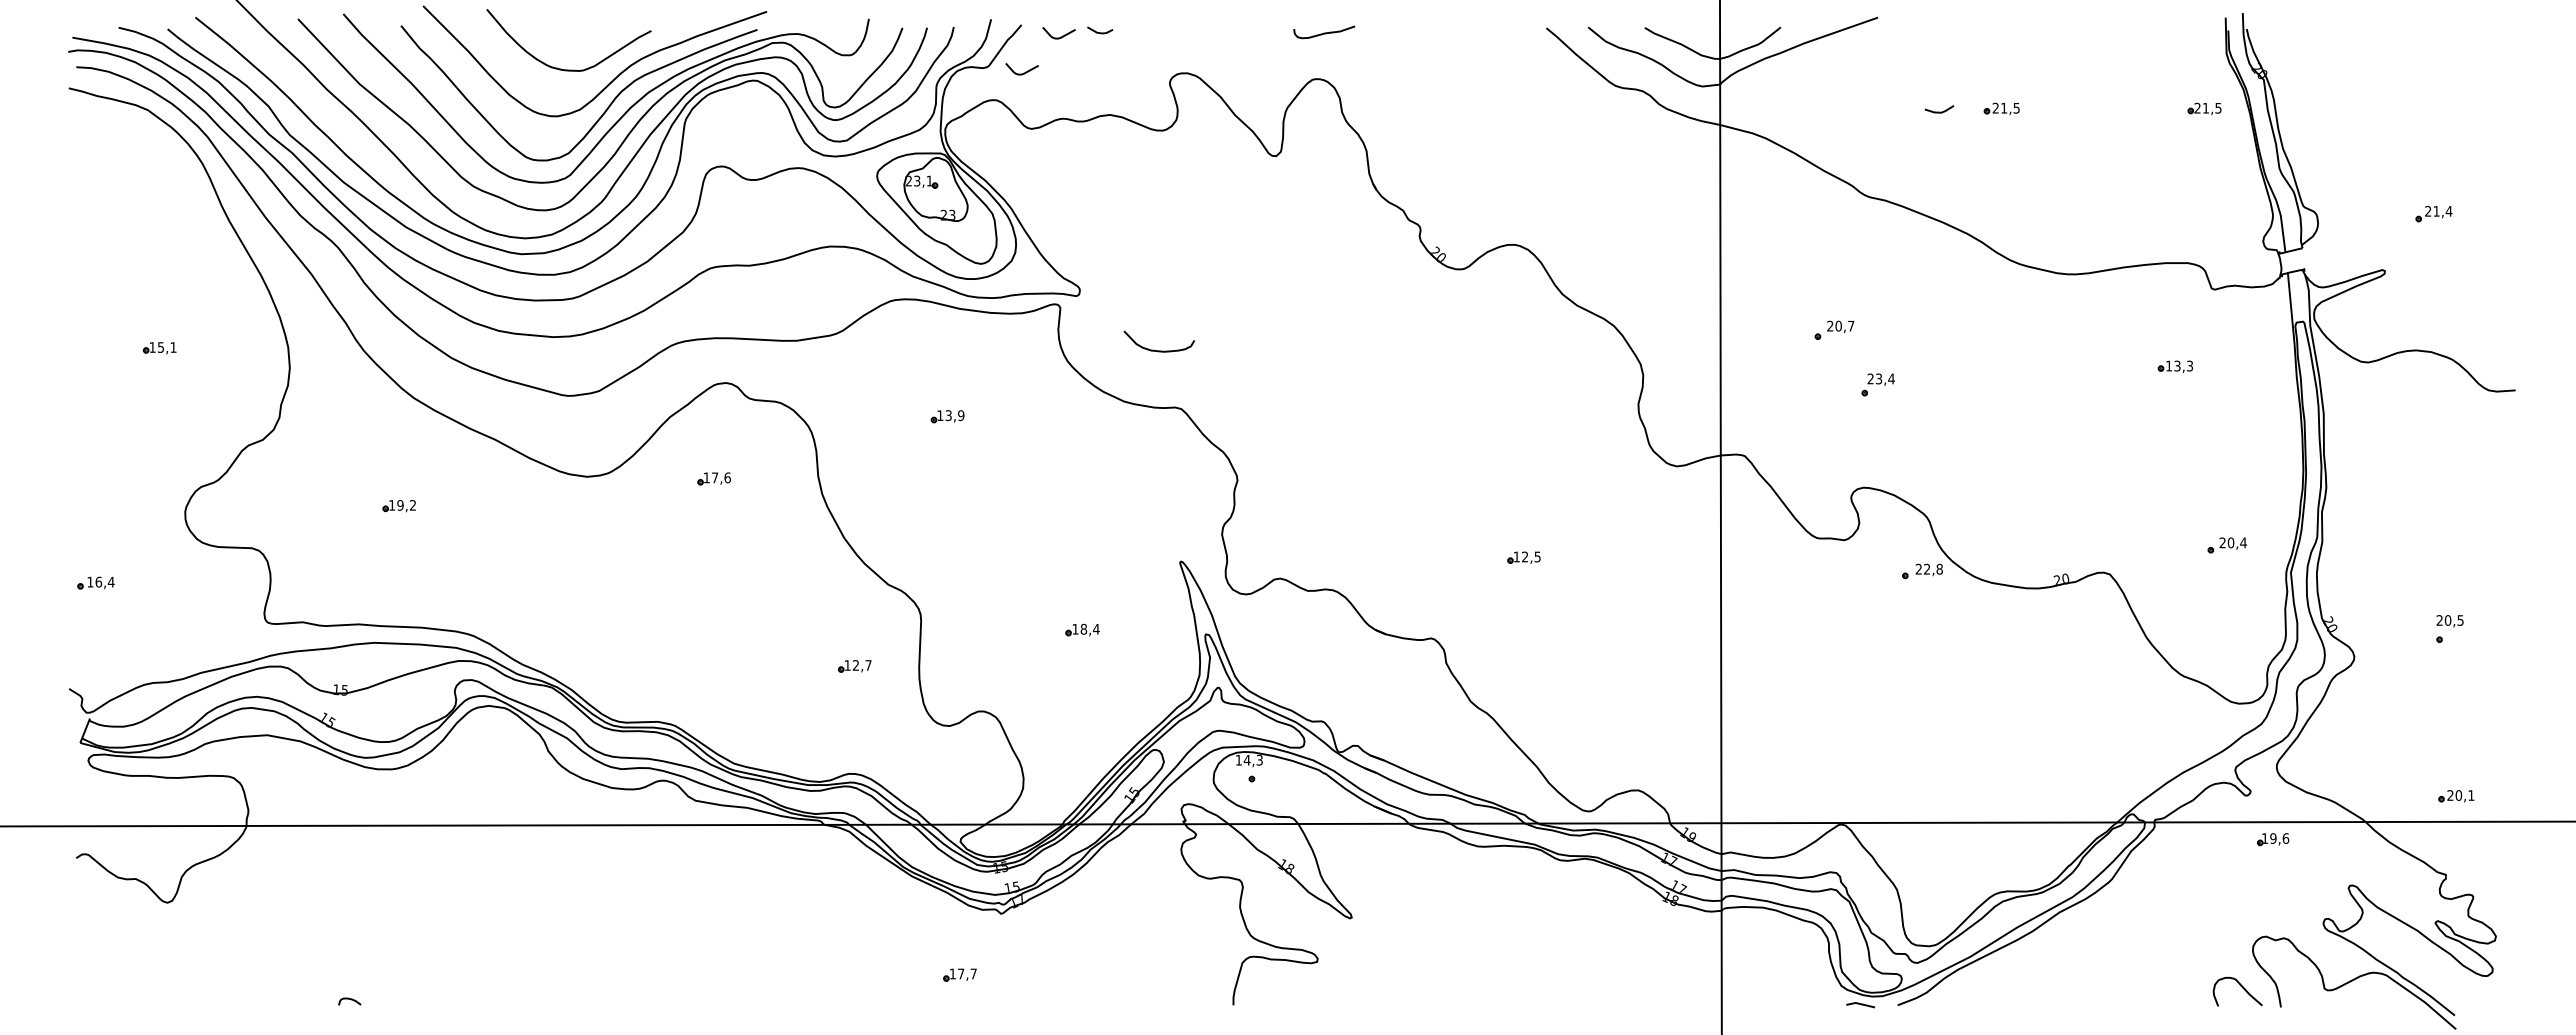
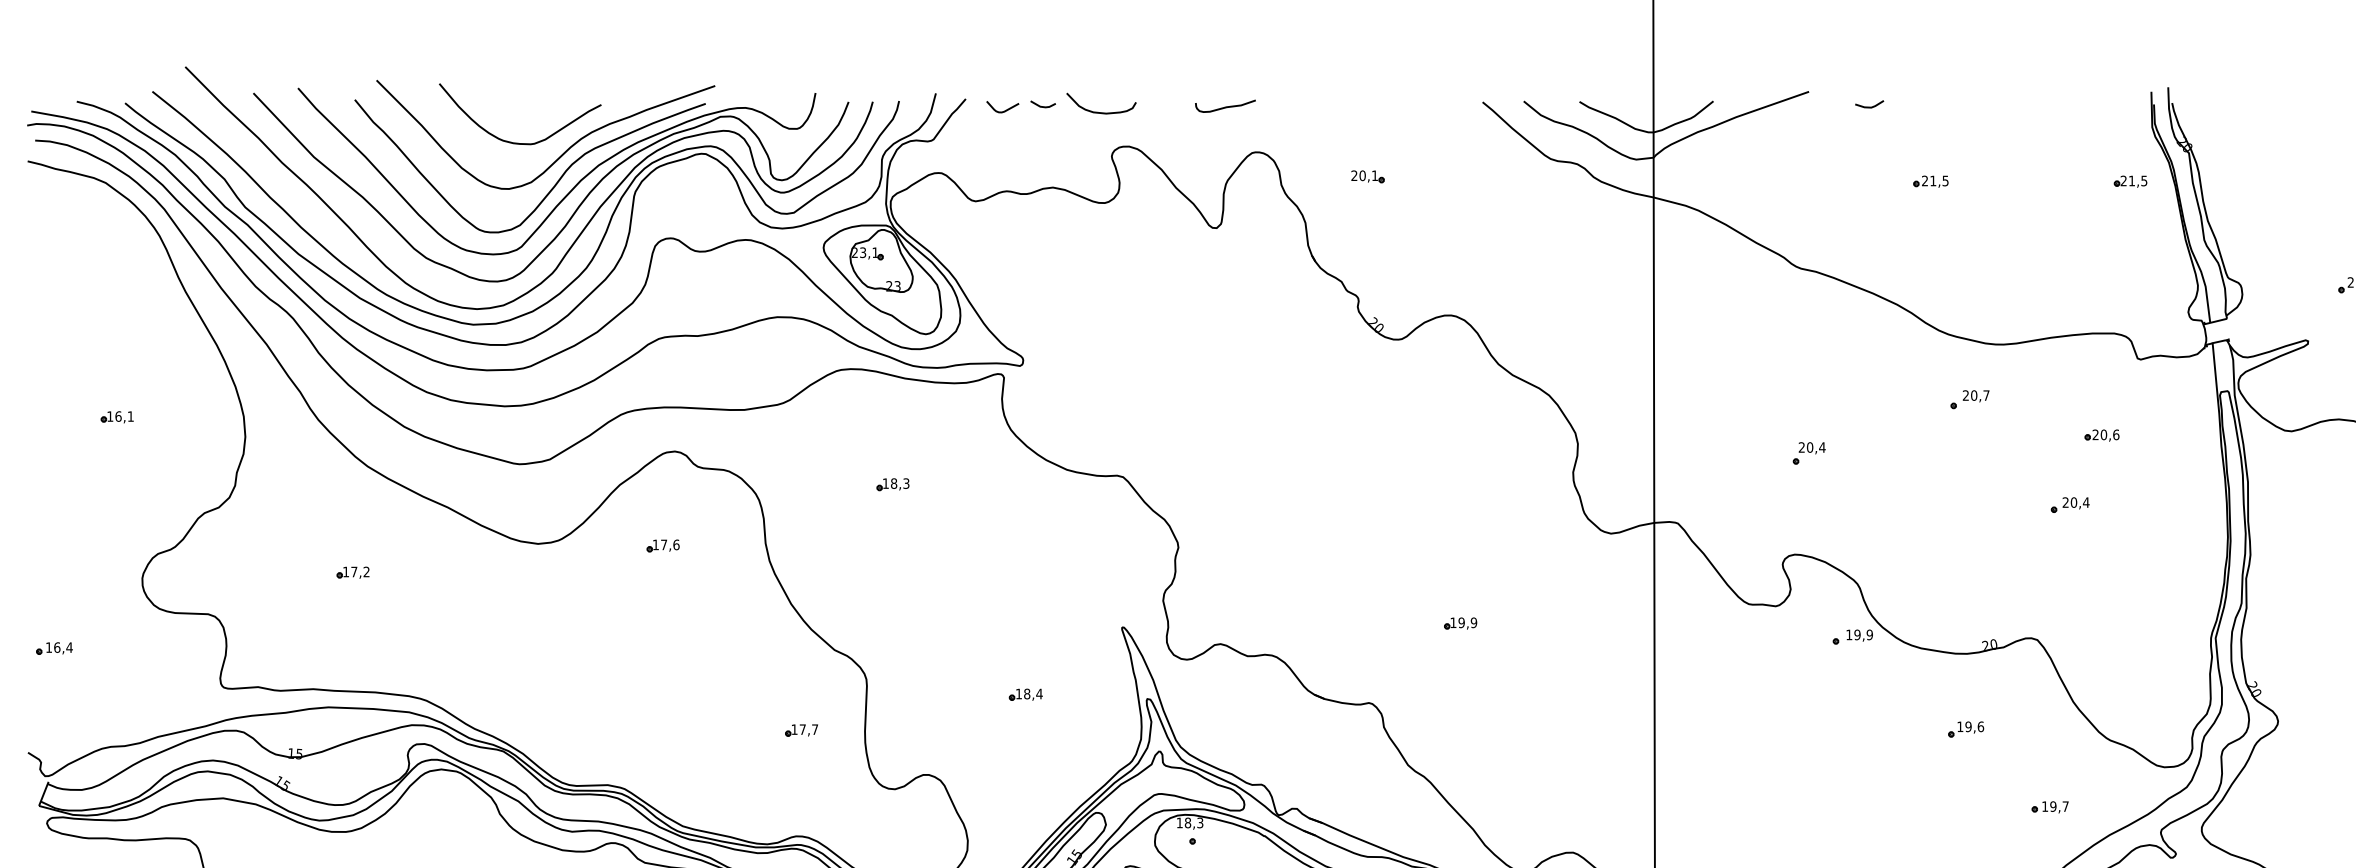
curve: (1324, 32) -> (1225, 106), moved
curve: (1023, 72) -> (967, 145), removed
part: (1430, 103) -> (1368, 176), added
line: (1939, 111) -> (1869, 106), moved
part: (1834, 329) -> (1970, 398), moved
text: (160, 347) -> (118, 416), 15,1 -> 16,1
curve: (1158, 350) -> (1100, 112), moved
text: (2179, 365) -> (2105, 434), 13,3 -> 20,6
text: (1878, 378) -> (1809, 447), 23,4 -> 20,4
text: (954, 415) -> (899, 483), 13,9 -> 18,3
text: (400, 505) -> (354, 572), 19,2 -> 17,2
part: (2226, 545) -> (2069, 505), moved
text: (1531, 556) -> (1467, 622), 12,5 -> 19,9
text: (1928, 568) -> (1858, 634), 22,8 -> 19,9
text: (855, 665) -> (802, 729), 12,7 -> 17,7
part: (2037, 665) -> (1966, 729), added
part: (2122, 744) -> (2049, 807), added
text: (1246, 759) -> (1187, 822), 14,3 -> 18,3

